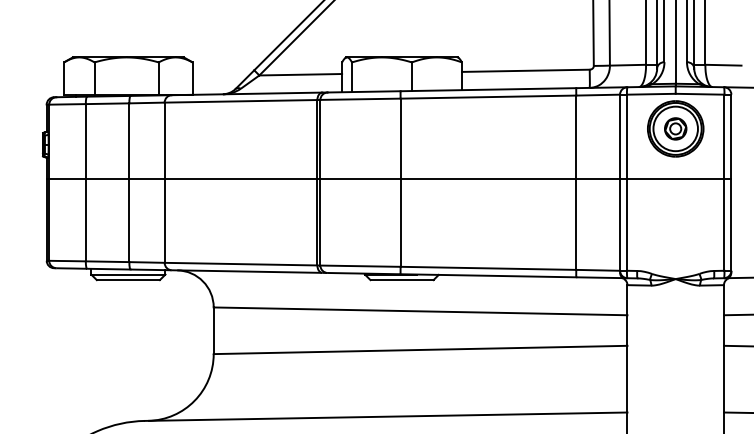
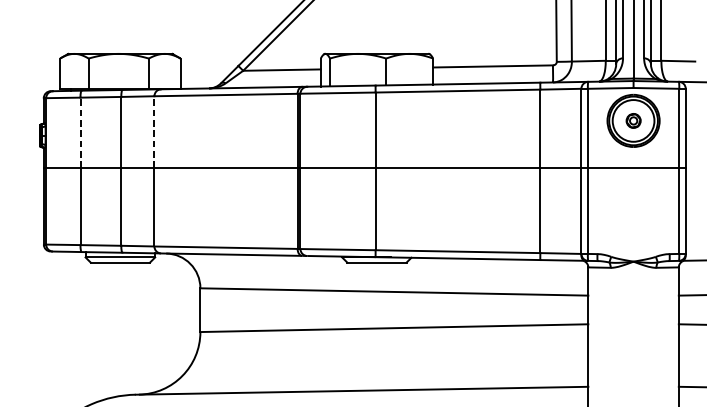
part: (675, 128) -> (633, 120), size x0.7
line: (164, 140) -> (154, 131), solid -> dashed
line: (85, 141) -> (80, 132), solid -> dashed

